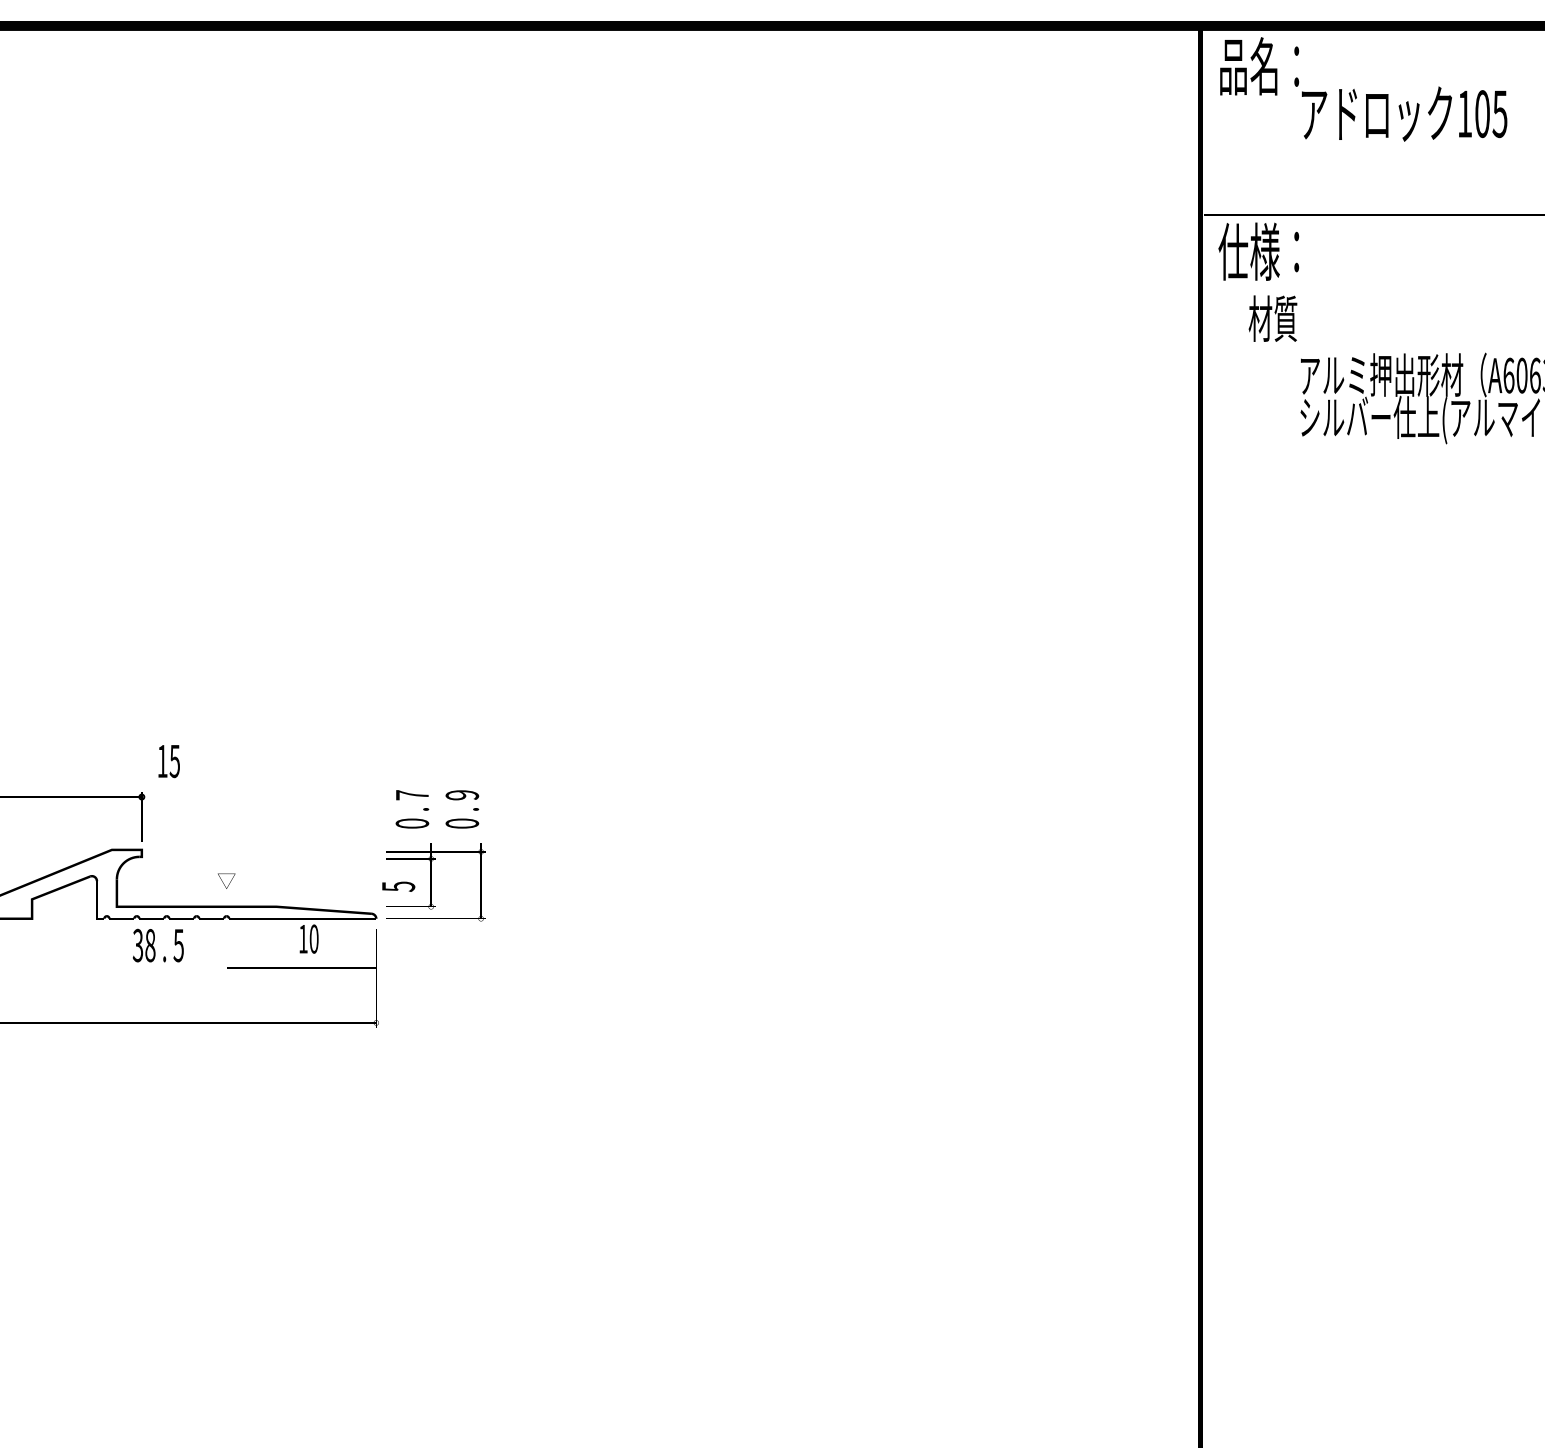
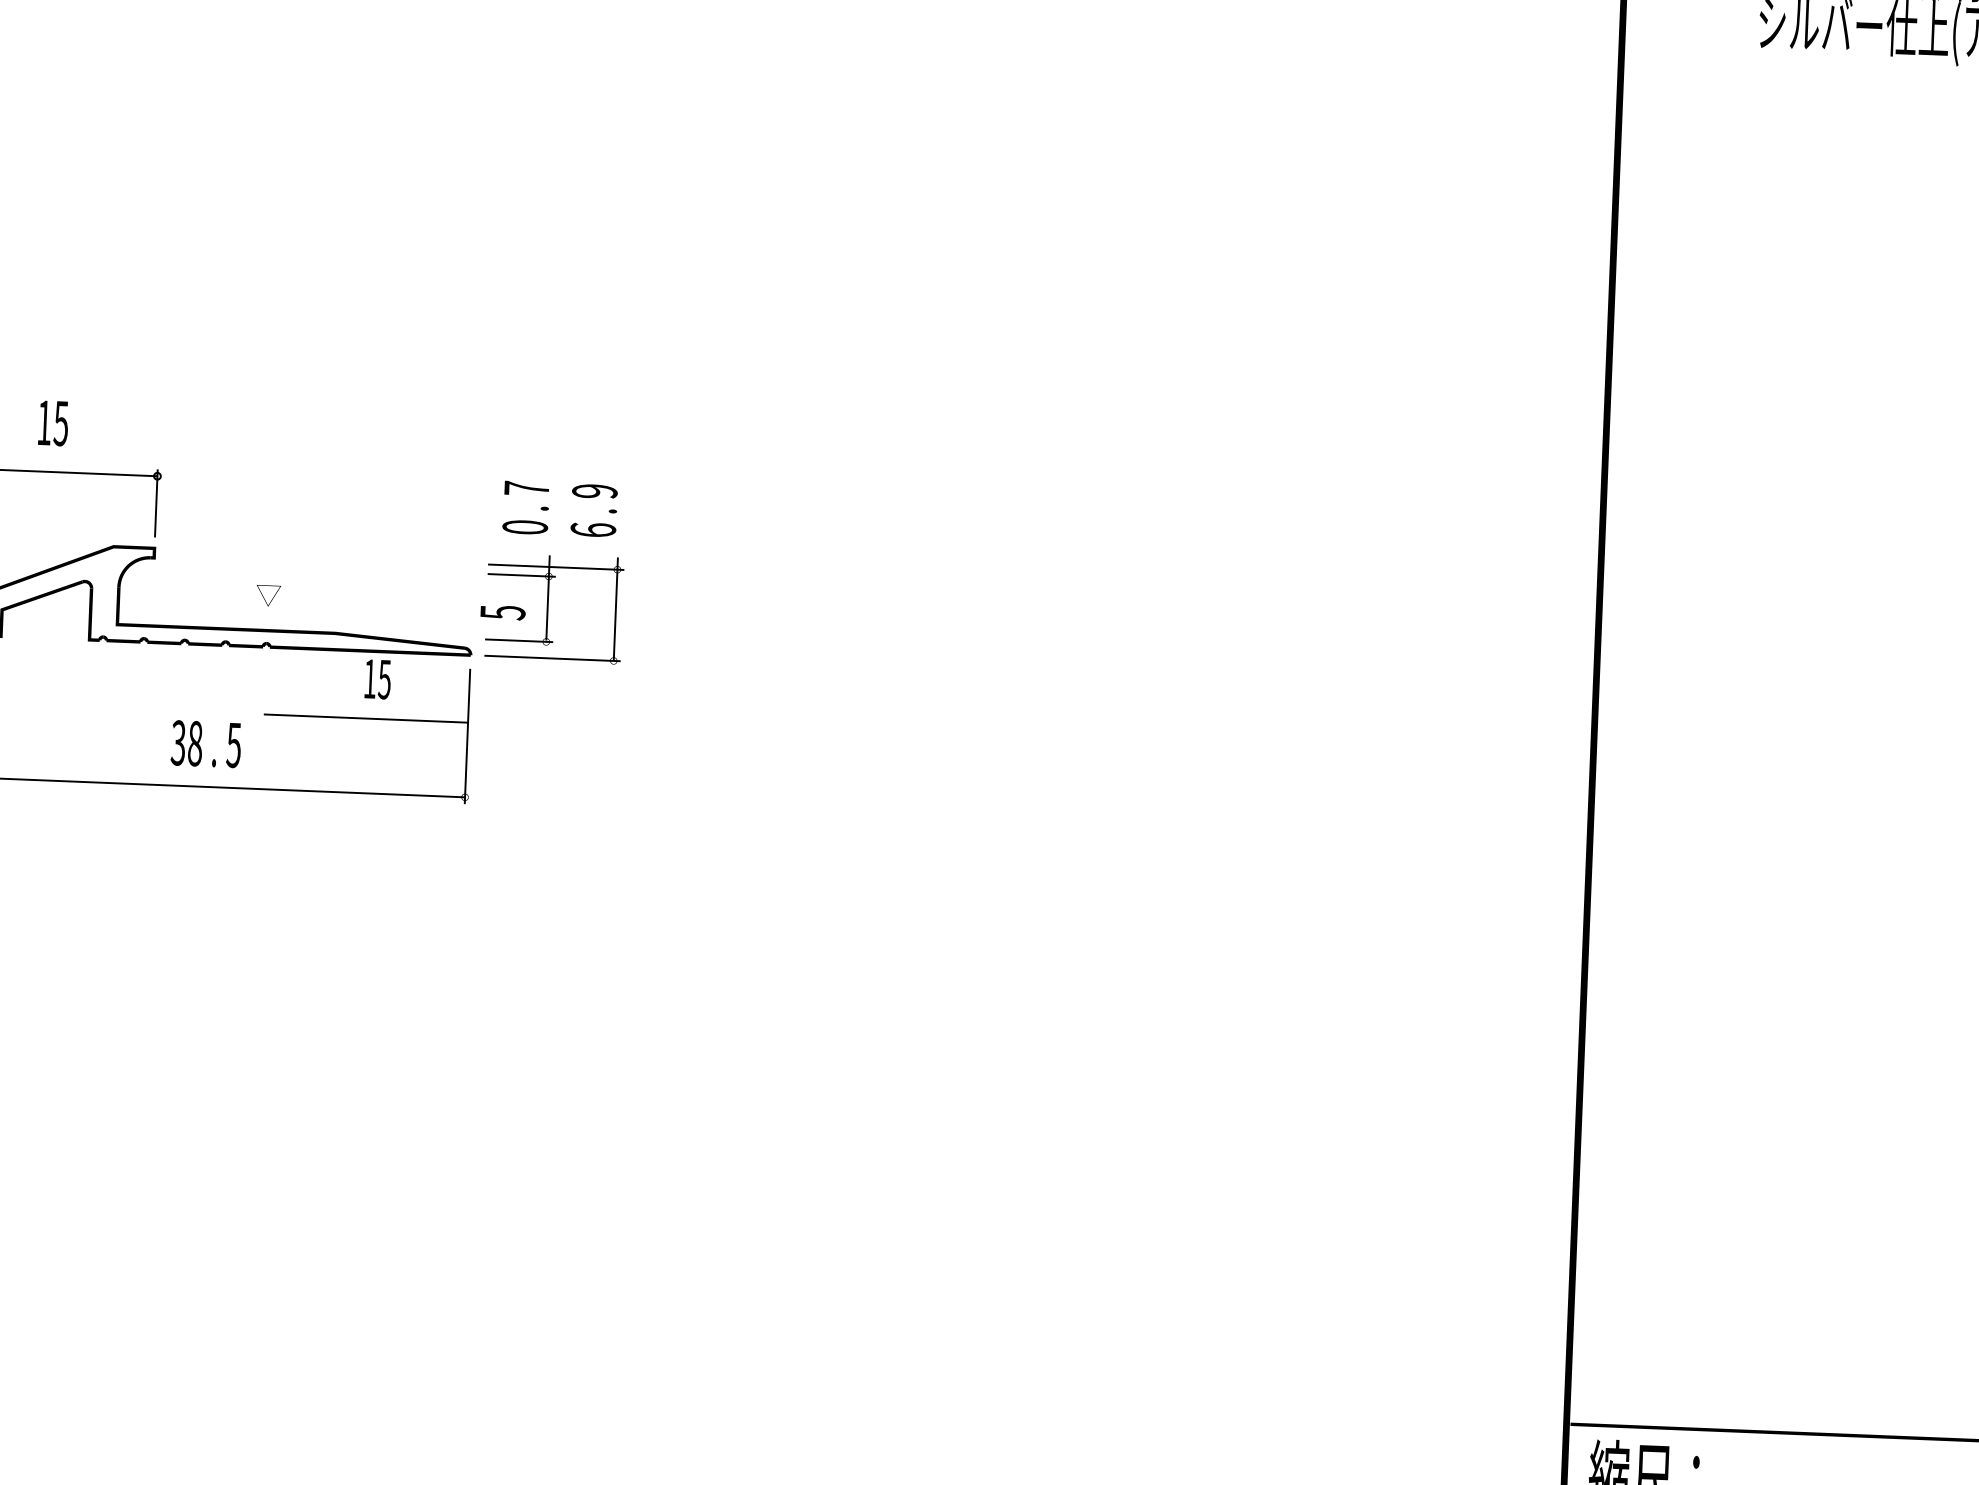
text: (168, 761) -> (52, 423), moved
text: (461, 823) -> (592, 529), 0 -> 6
text: (313, 938) -> (383, 678), 10 -> 15
text: (157, 945) -> (205, 743), moved

